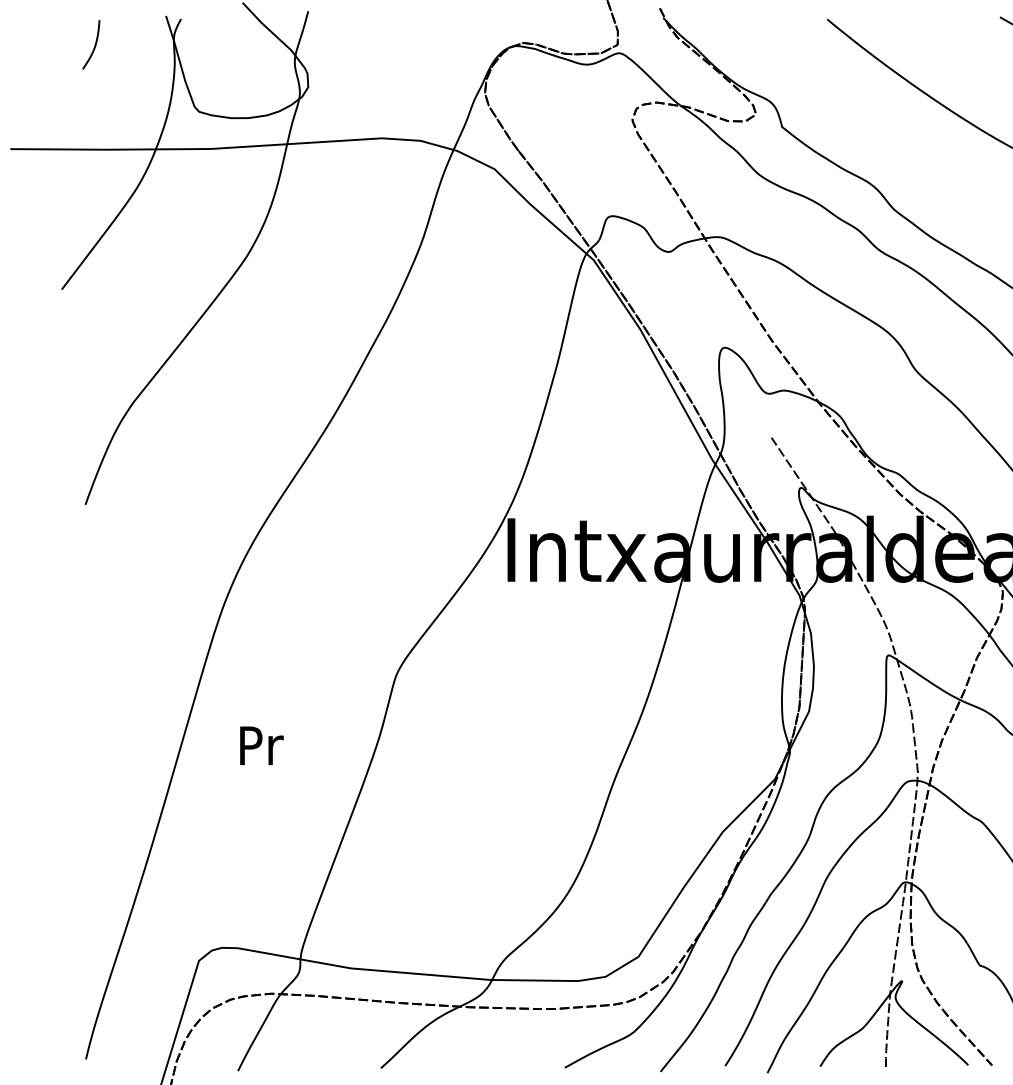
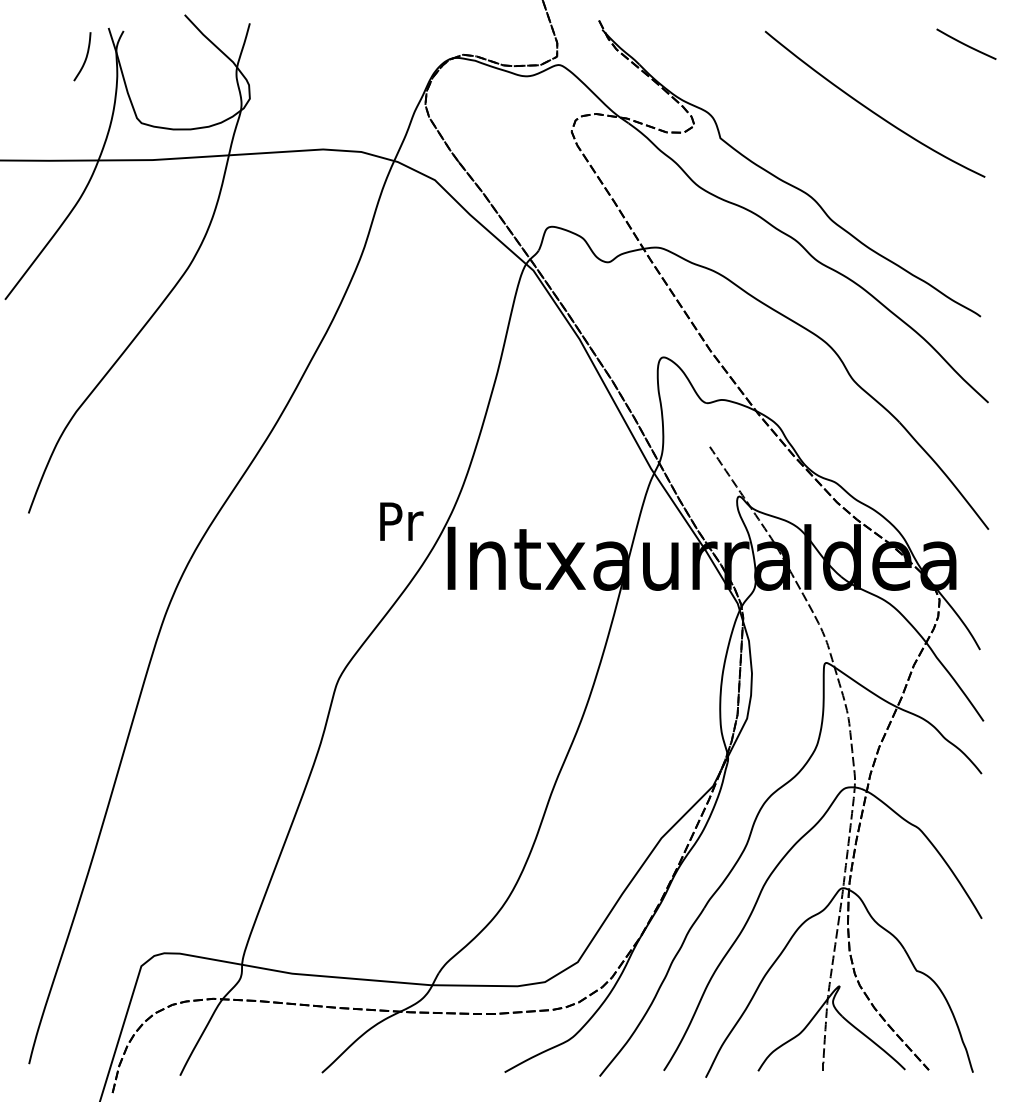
curve: (94, 44) -> (85, 56), moved
text: (261, 745) -> (401, 521), moved

